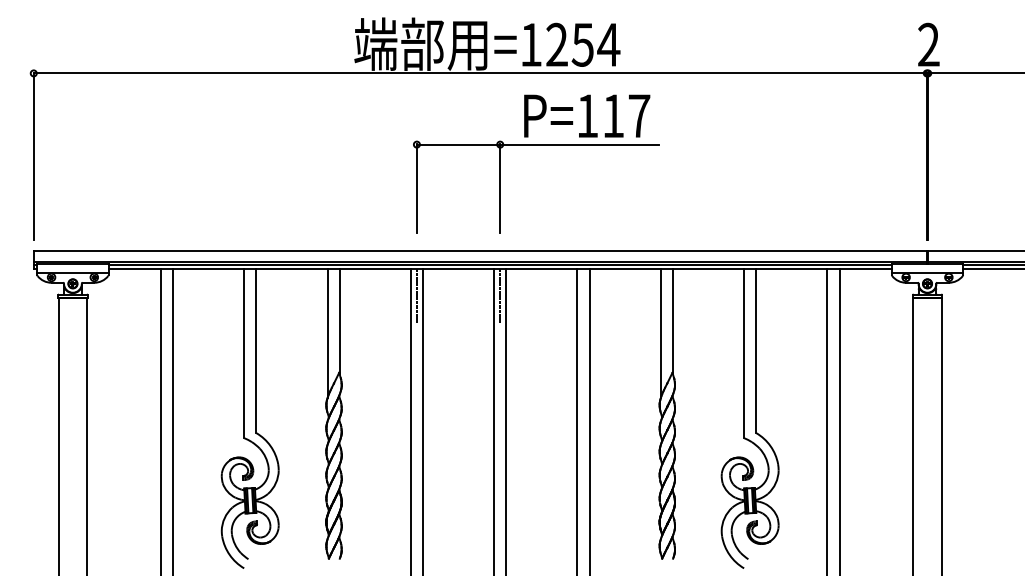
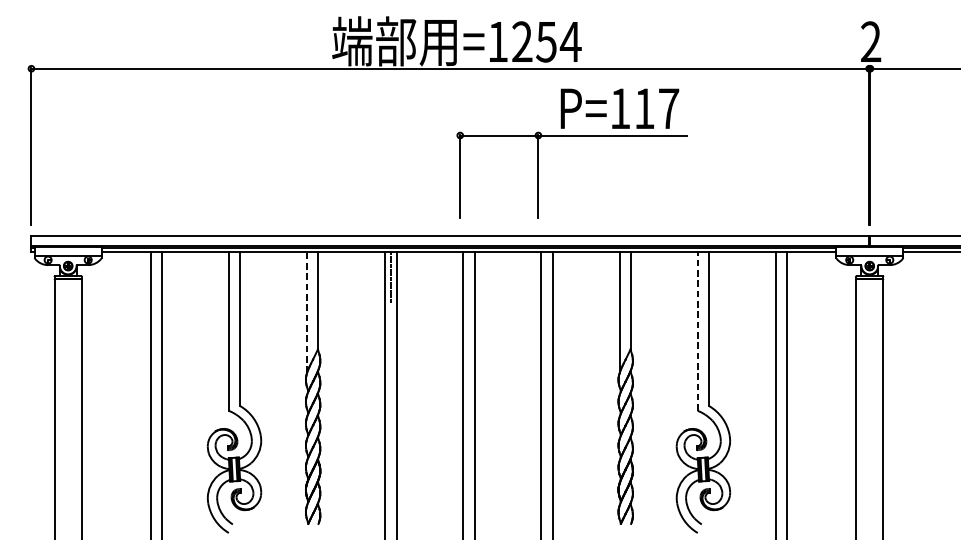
part: (536, 145) -> (572, 136), moved
line: (500, 295) -> (469, 277), removed
line: (327, 332) -> (306, 311), solid -> dashed
line: (744, 353) -> (698, 331), solid -> dashed

